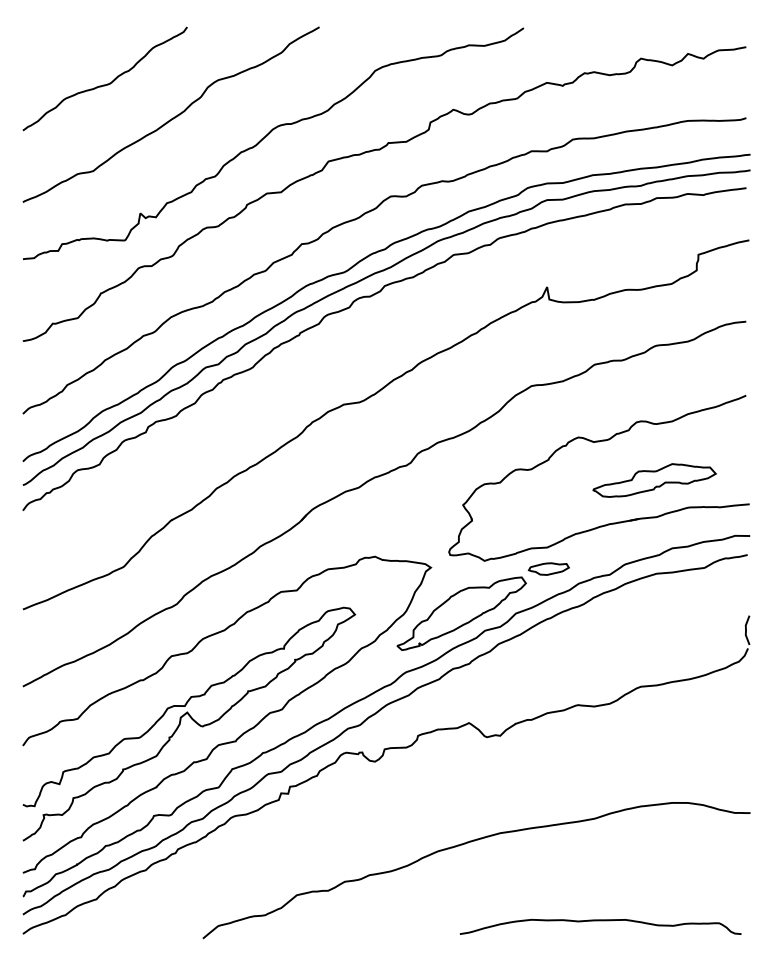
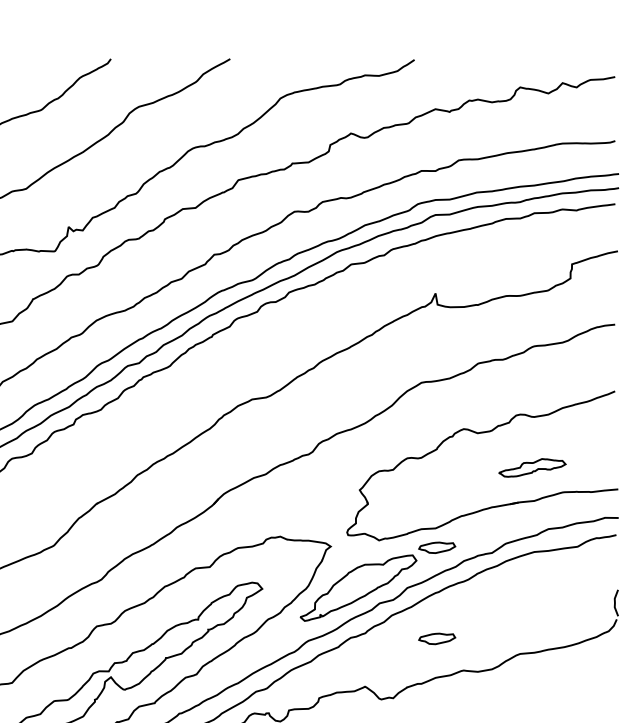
part: (654, 480) -> (532, 467), size x0.6
part: (548, 669) -> (436, 638), added

